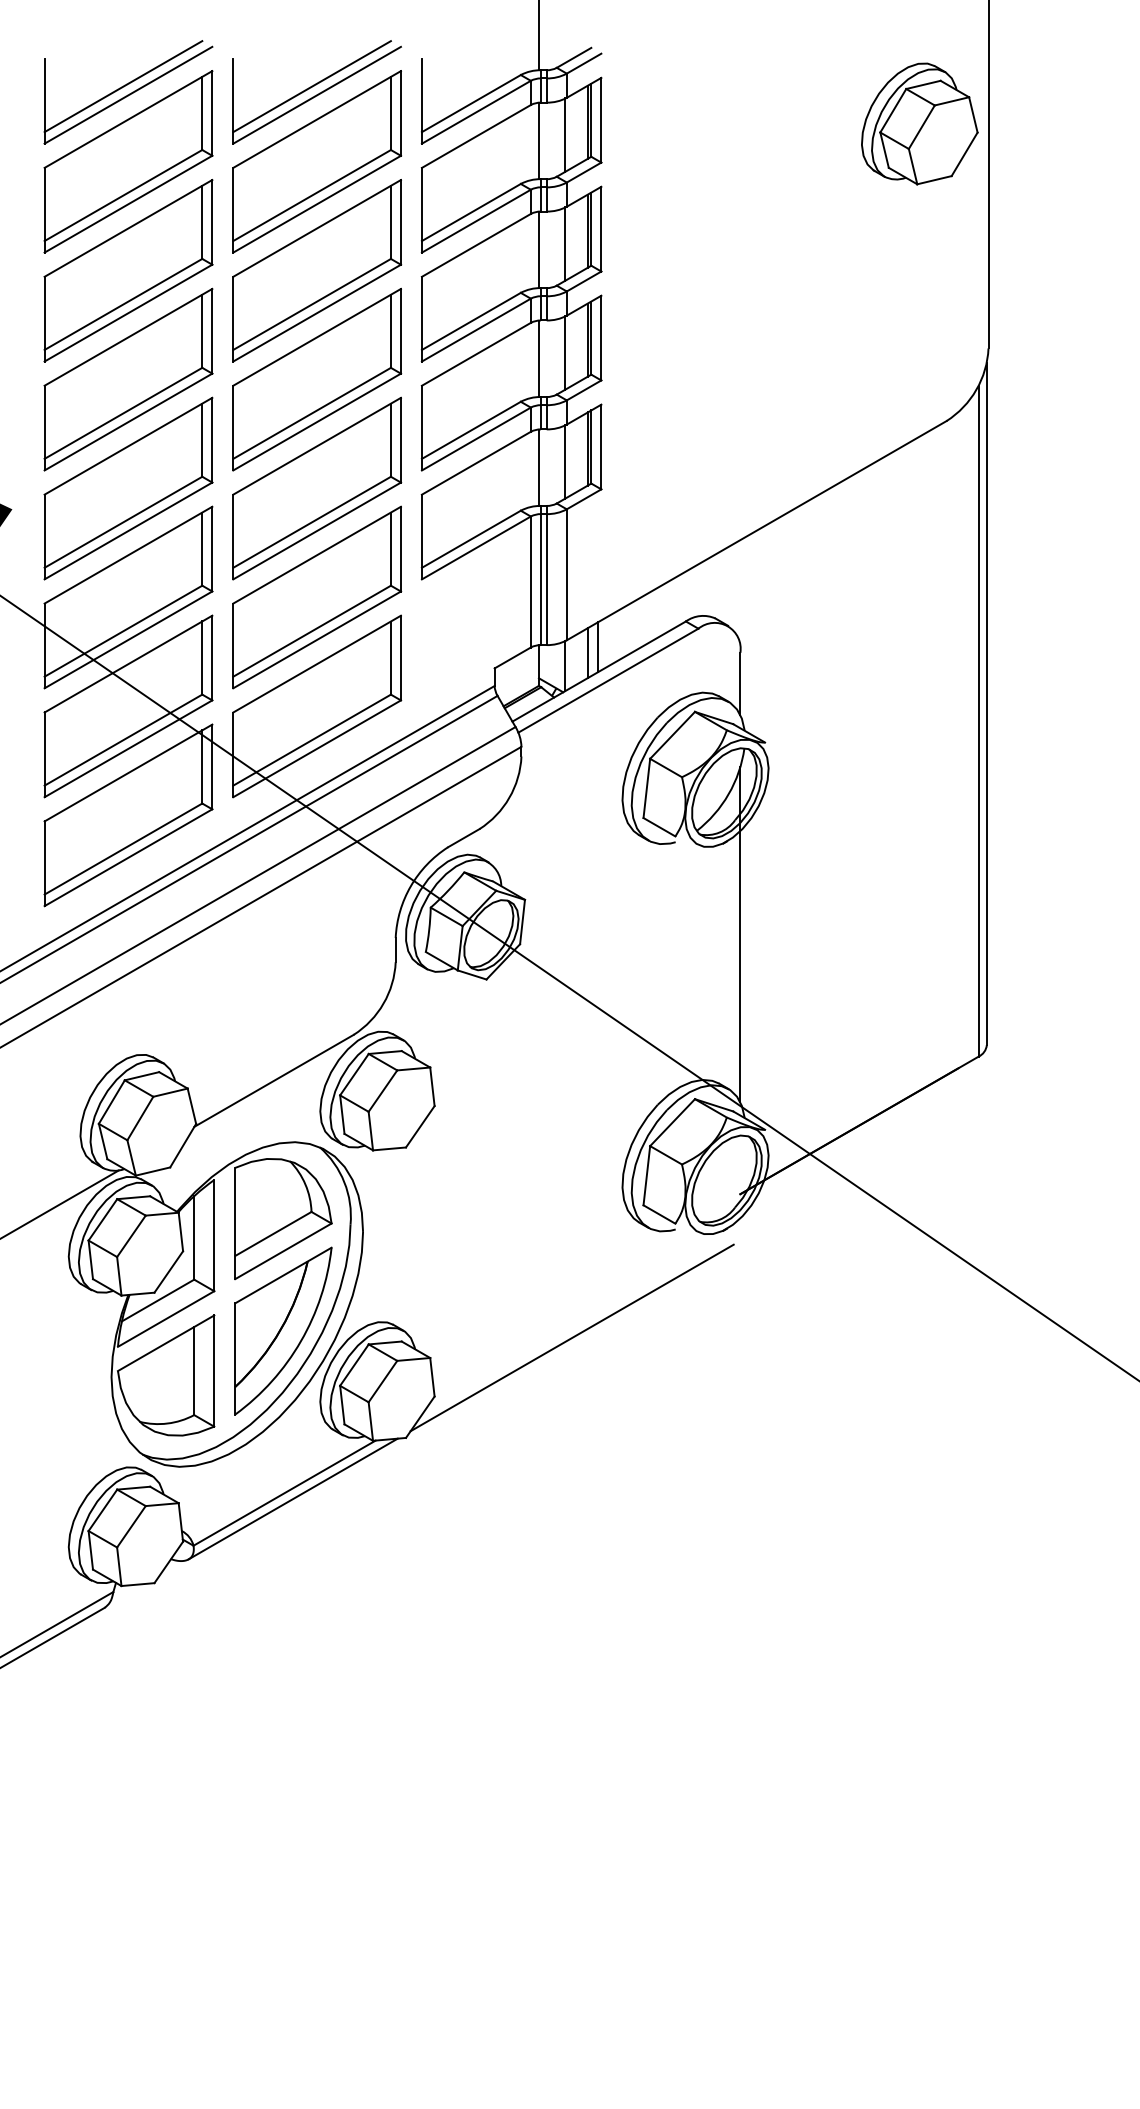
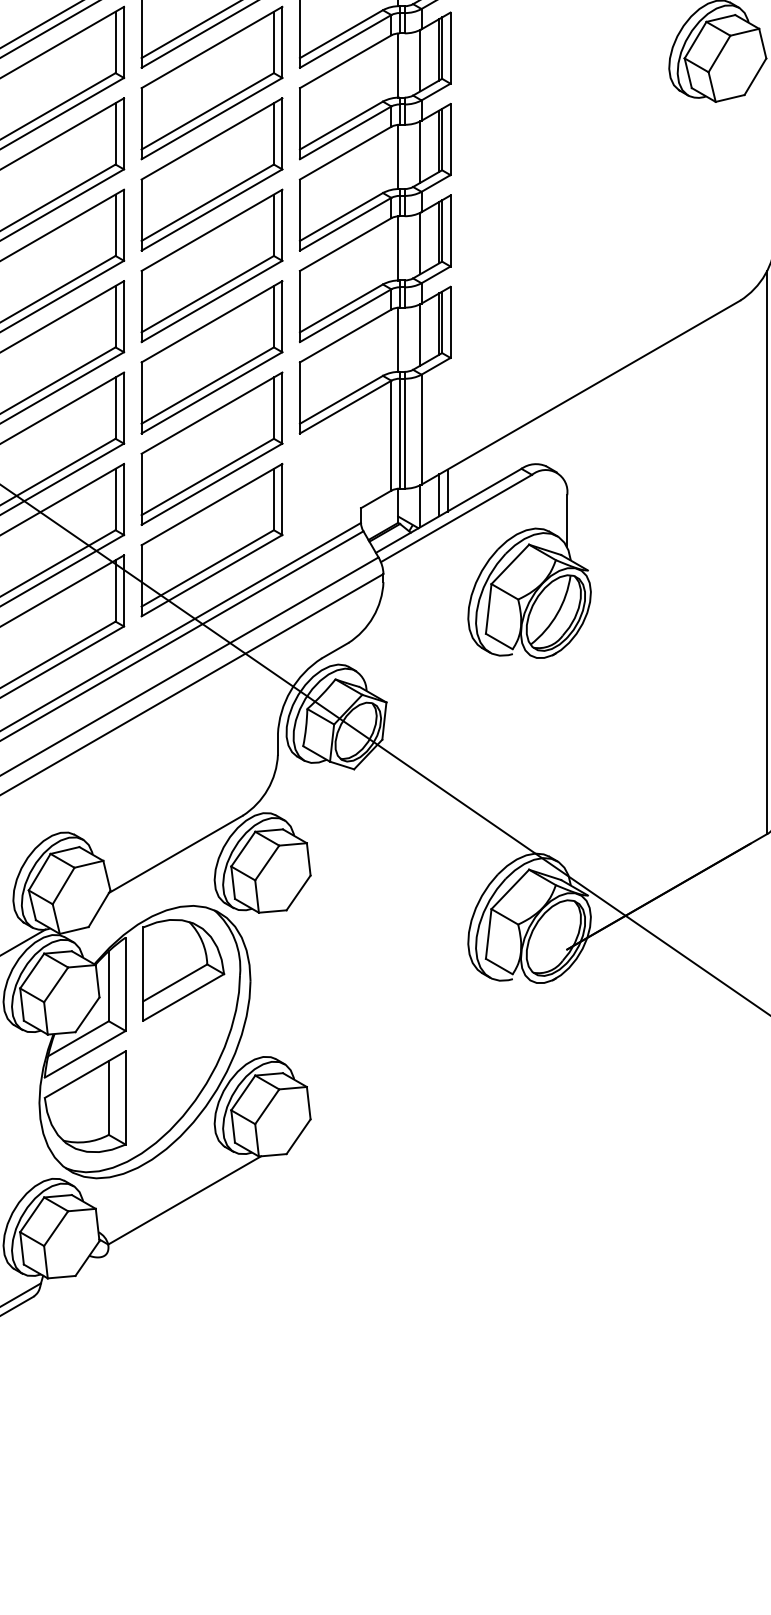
line: (740, 934) -> (567, 731), removed
part: (283, 1330) -> (183, 1063), removed
line: (571, 1337) -> (425, 1069), removed
line: (292, 1498) -> (191, 1204), removed

